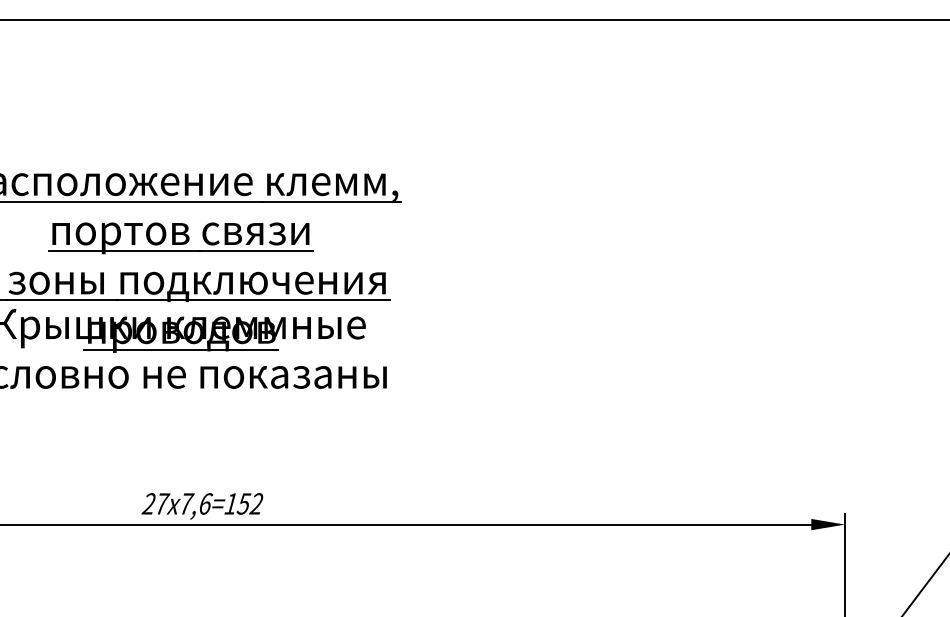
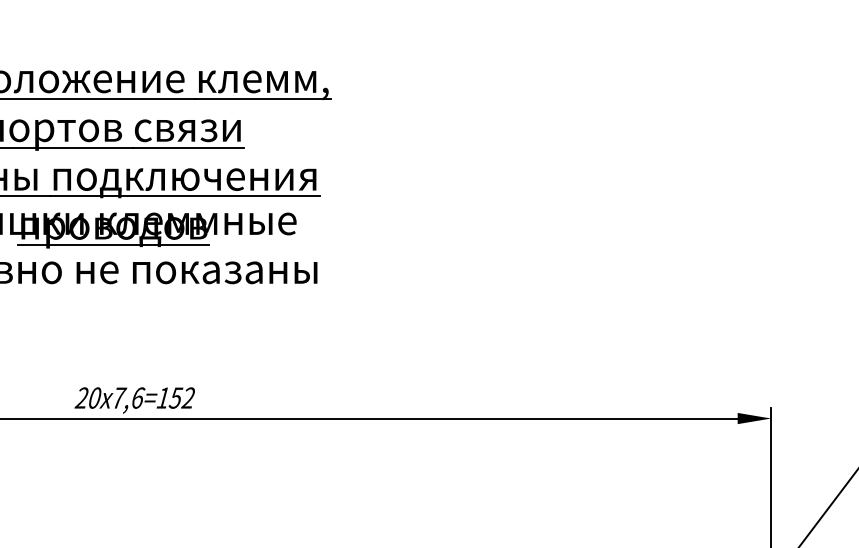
text: (163, 503) -> (96, 397), 27 -> 20

